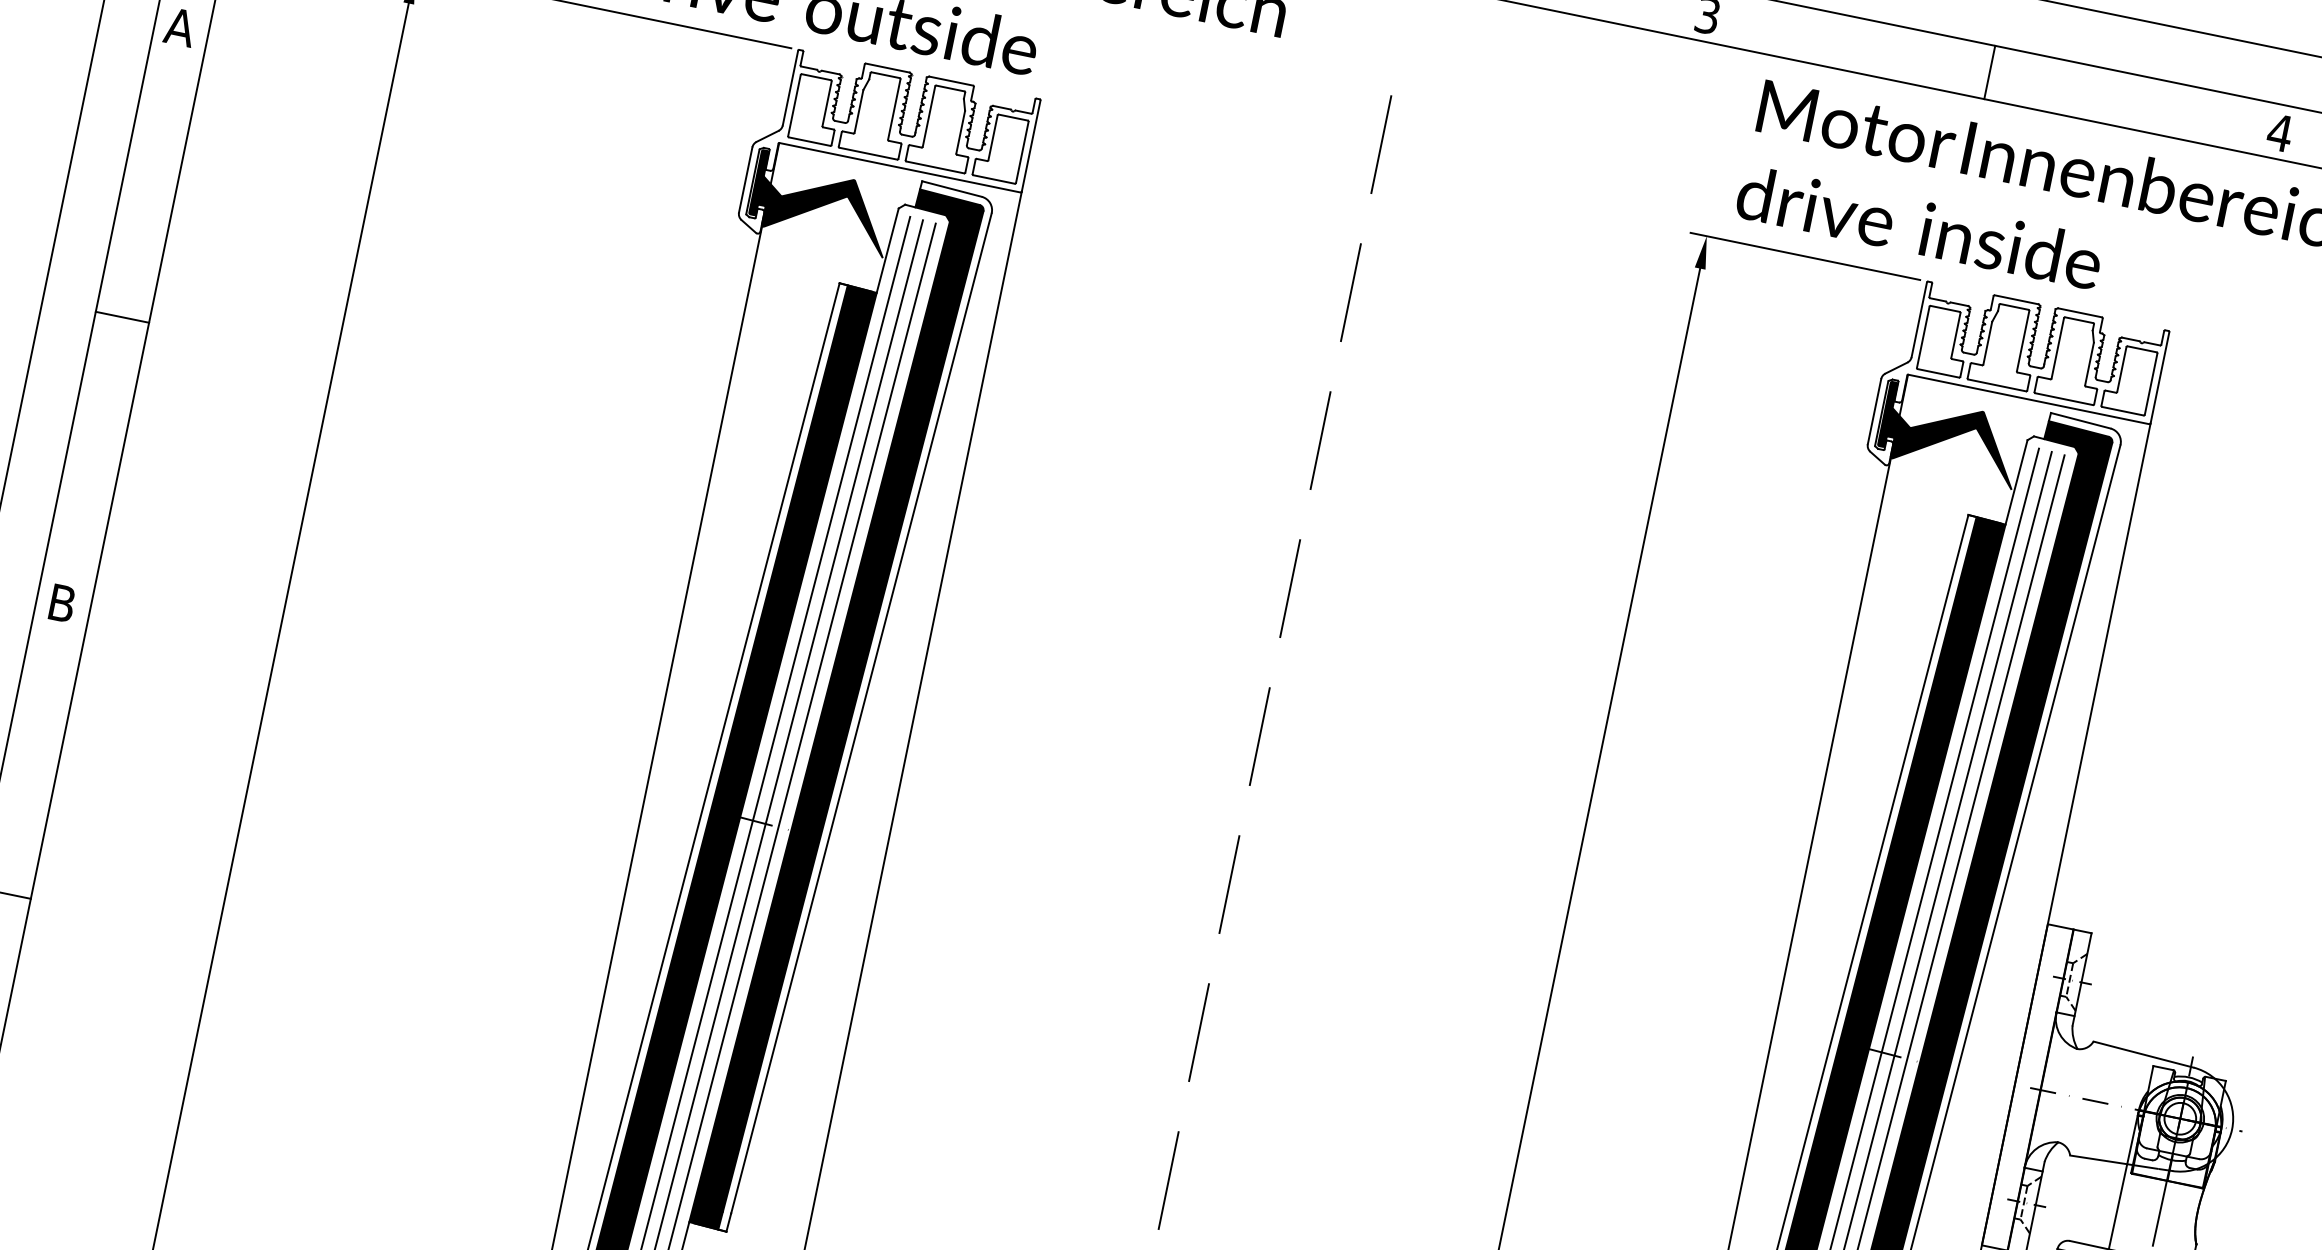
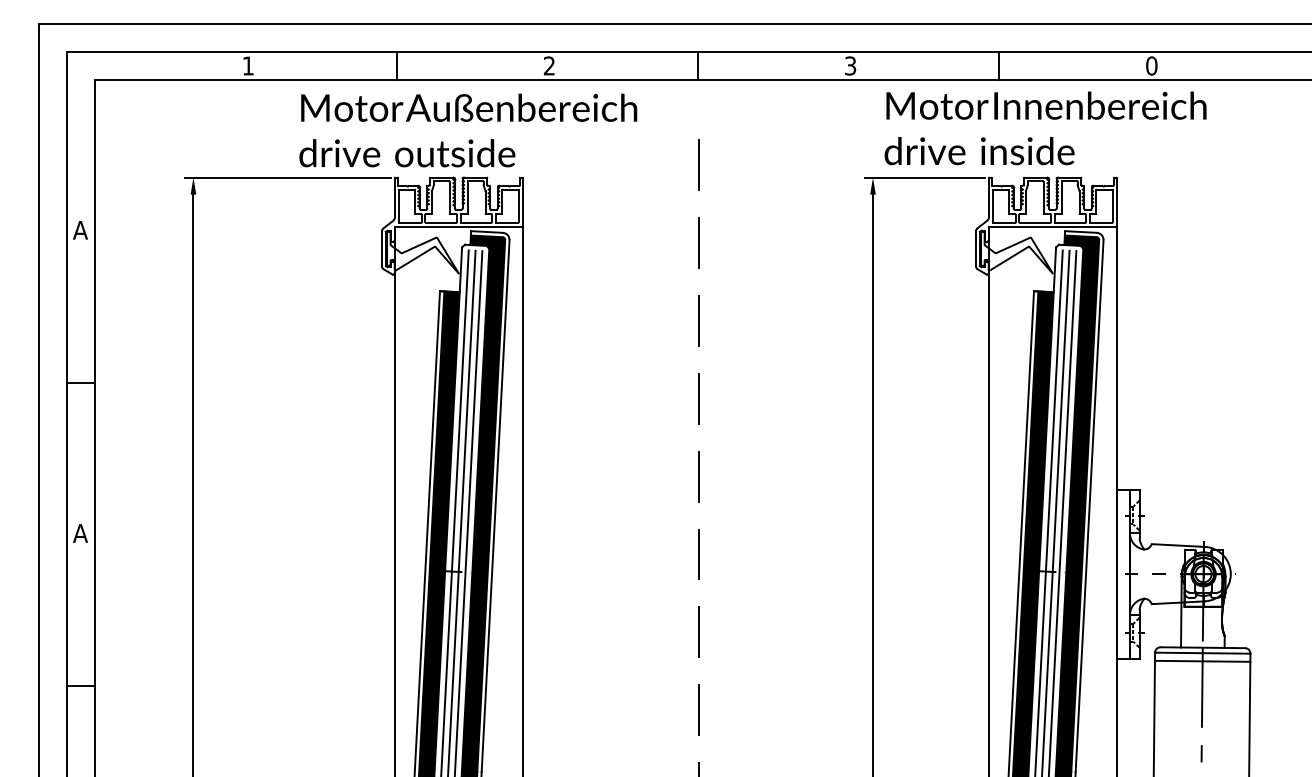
text: (2279, 131) -> (1151, 65), 4 -> 0
fill: (823, 203) -> (423, 252), removed
fill: (1952, 434) -> (1017, 252), removed
text: (61, 603) -> (80, 533), B -> A

